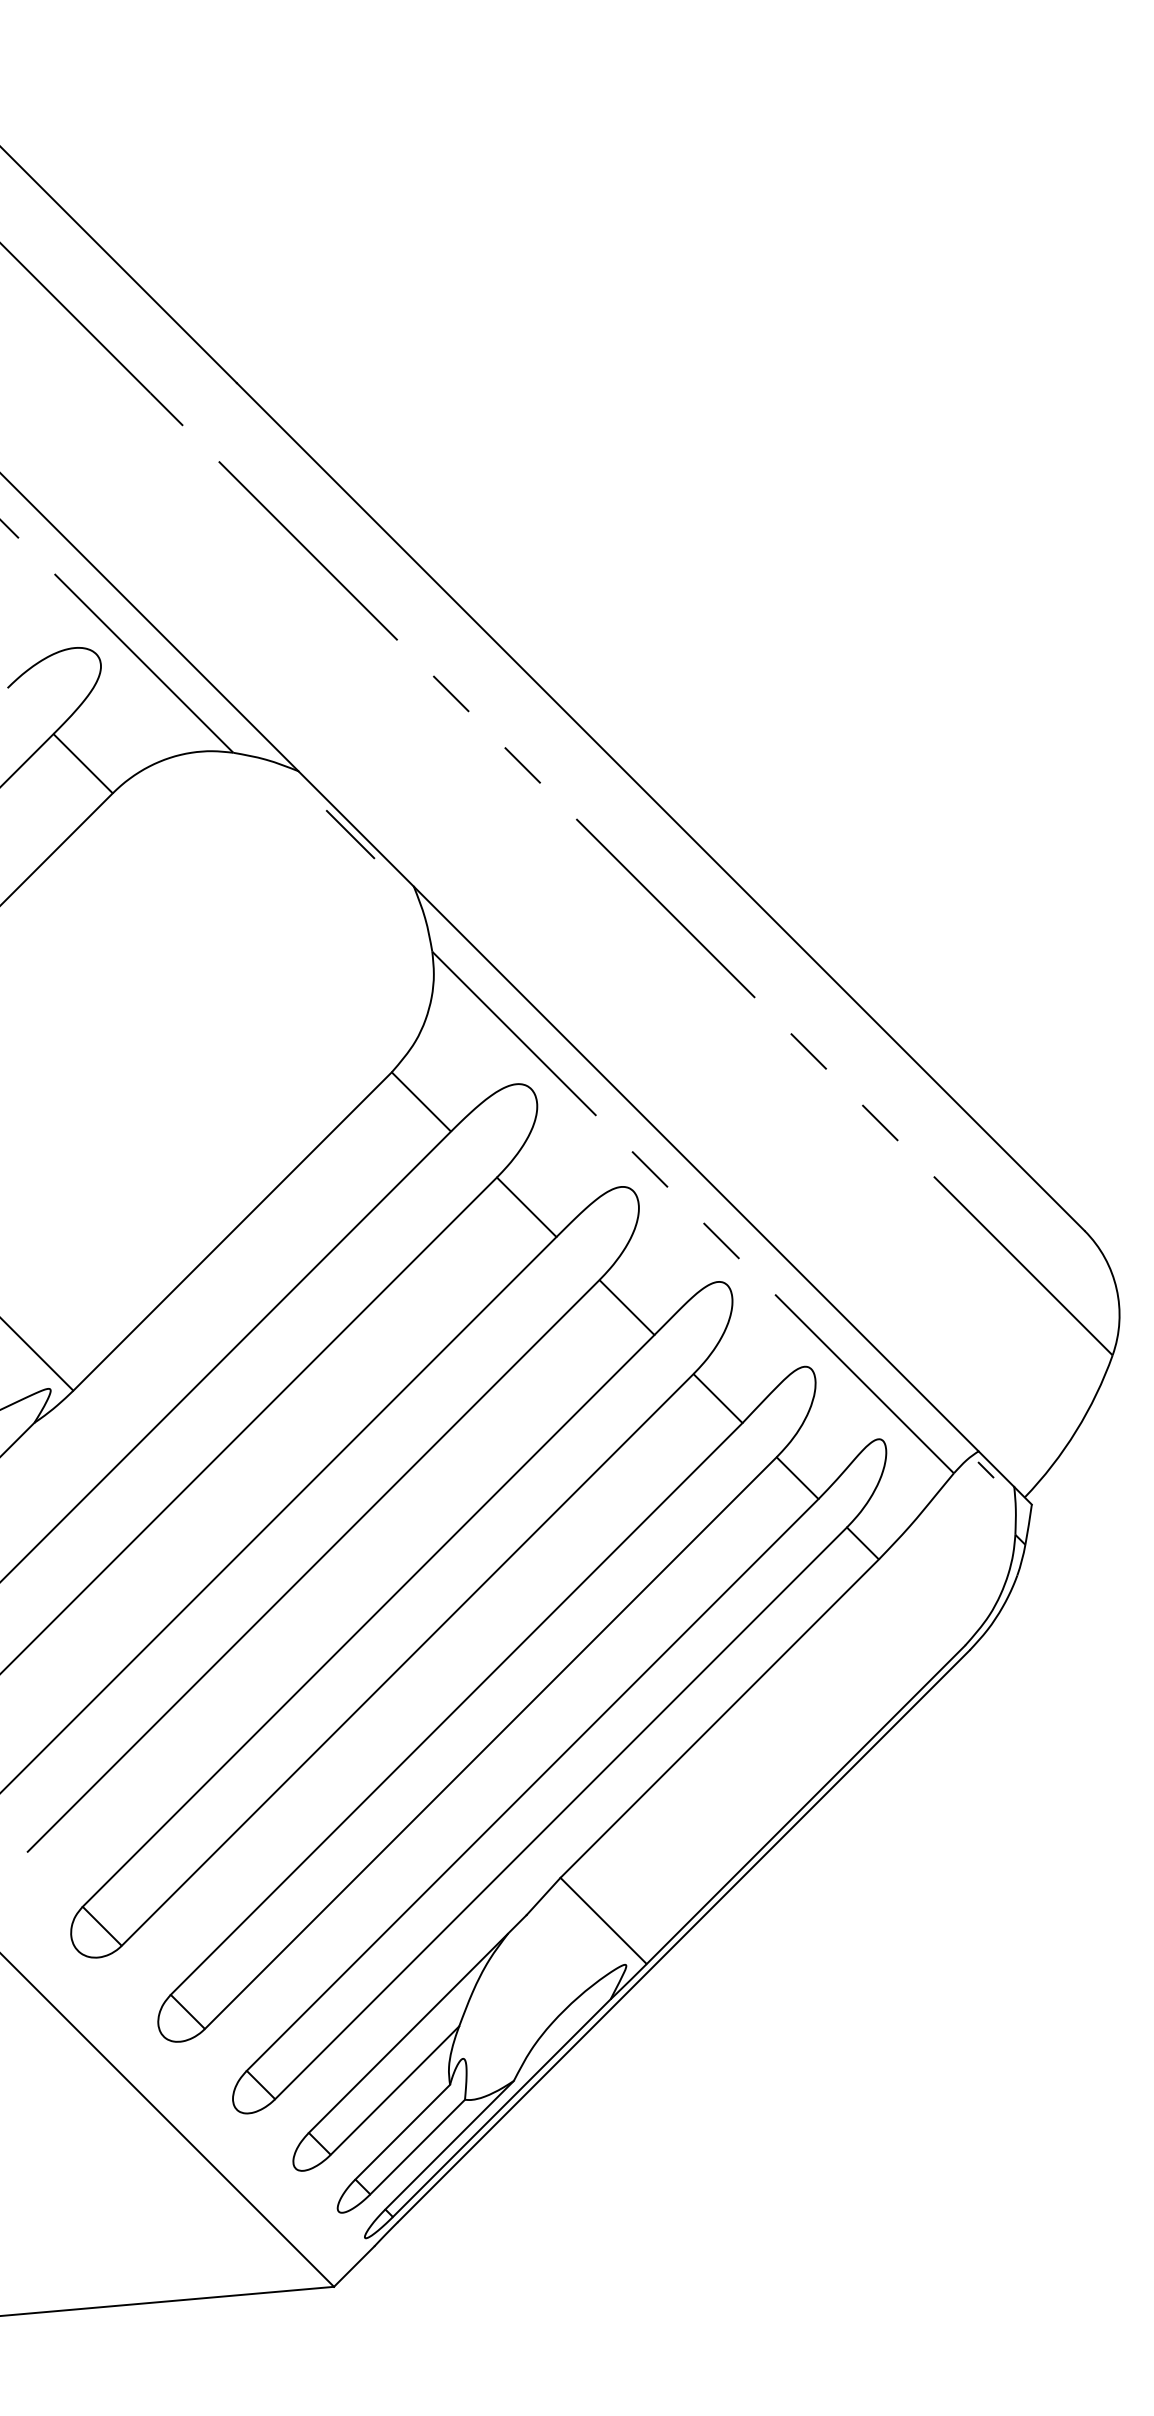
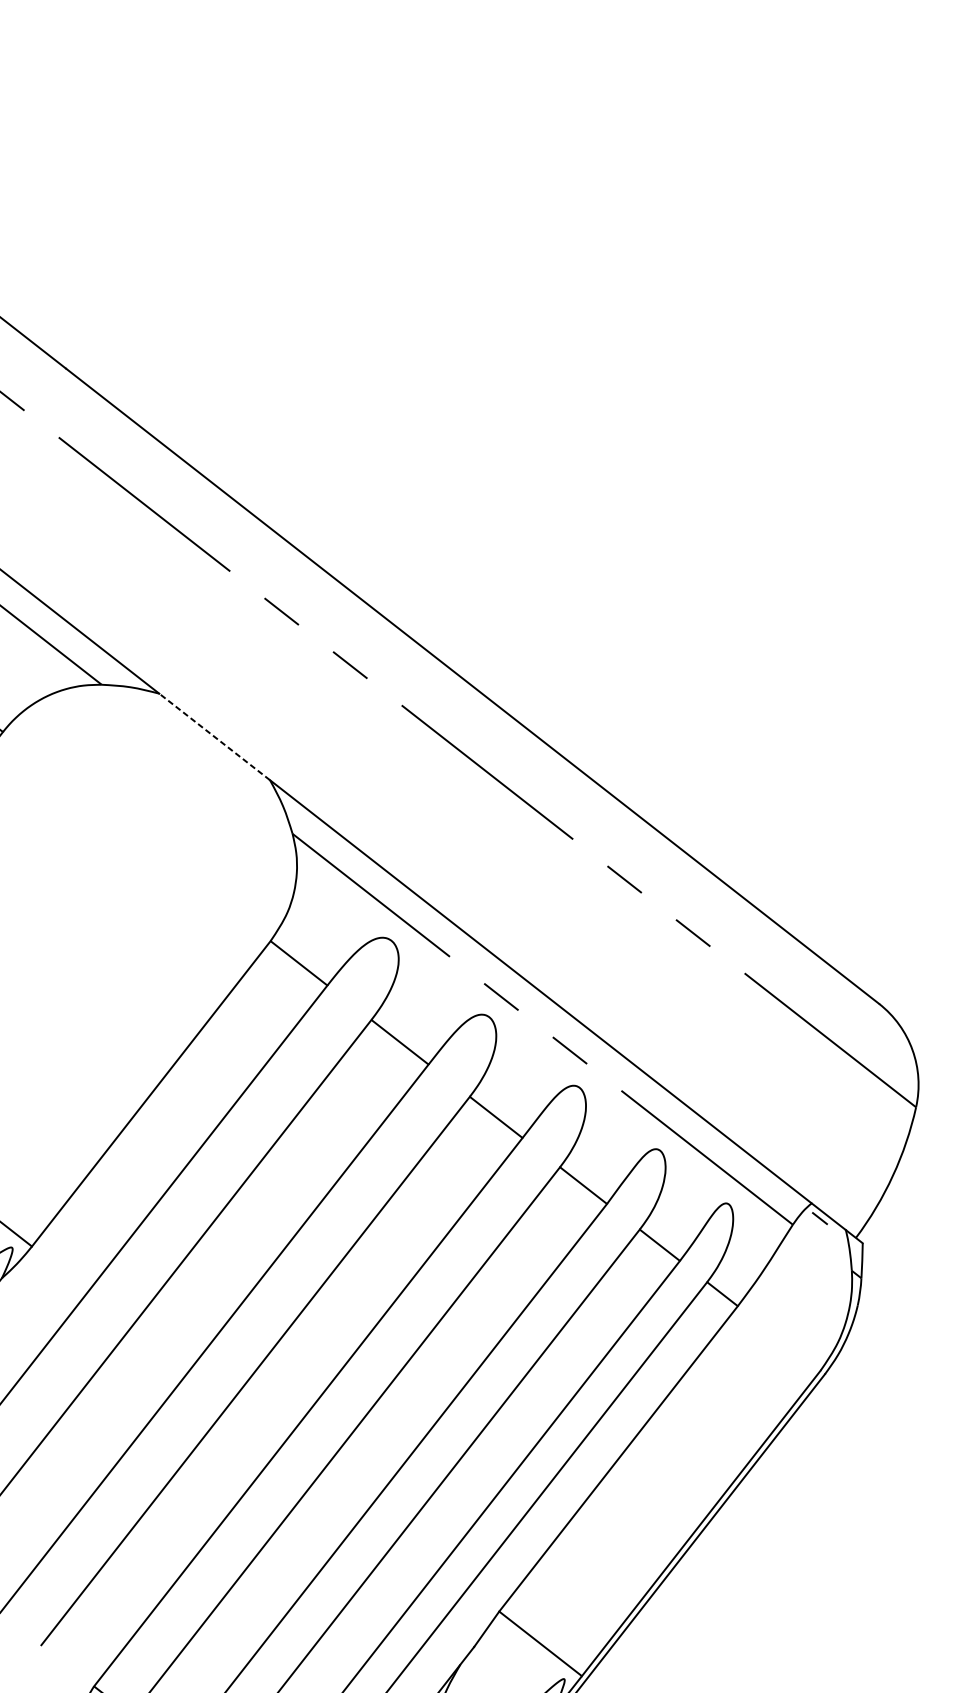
line: (356, 828) -> (214, 736), solid -> dashed
line: (350, 834) -> (210, 742), removed

